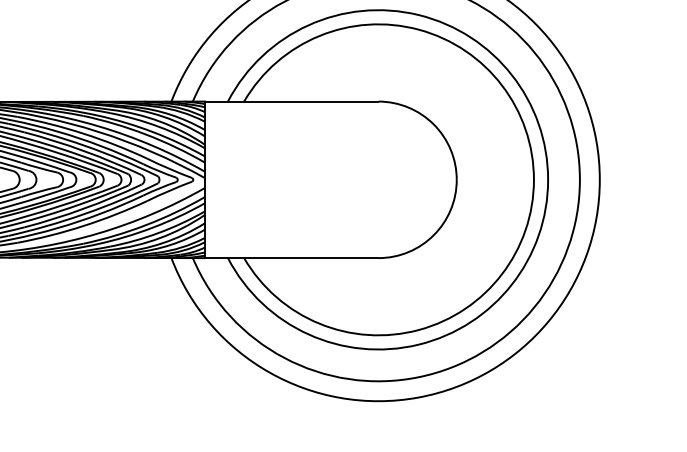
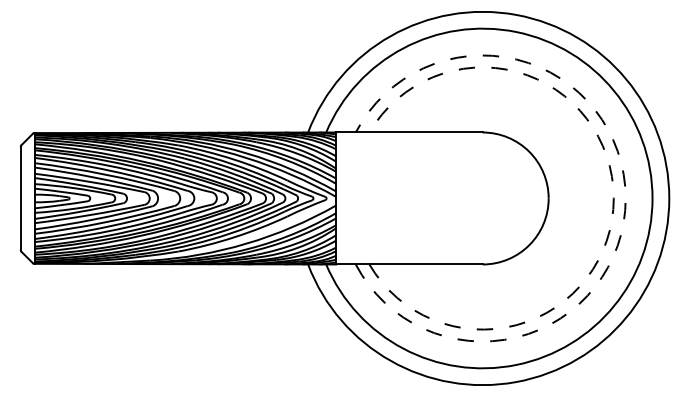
arc: (533, 179) -> (613, 198), solid -> dashed
arc: (547, 179) -> (625, 198), solid -> dashed

